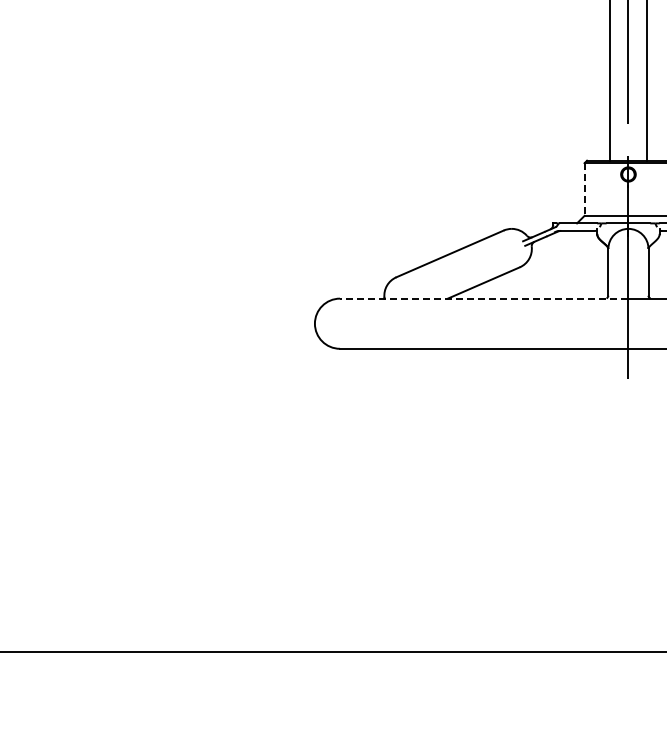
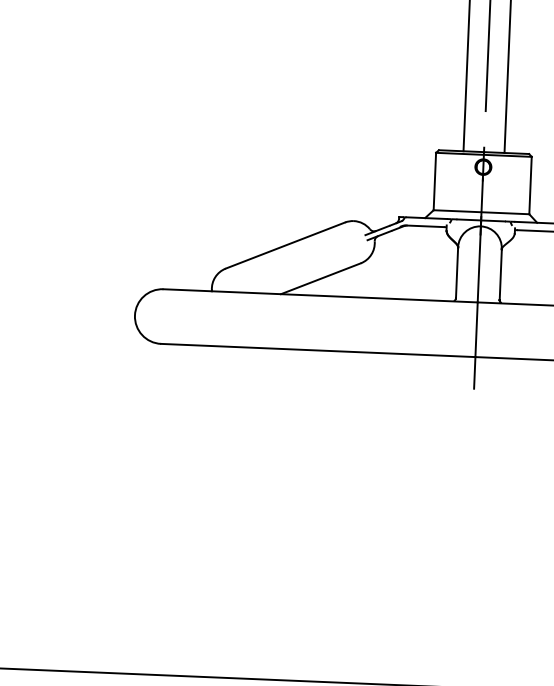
line: (584, 190) -> (434, 182), dashed -> solid
line: (483, 298) -> (319, 295), dashed -> solid

